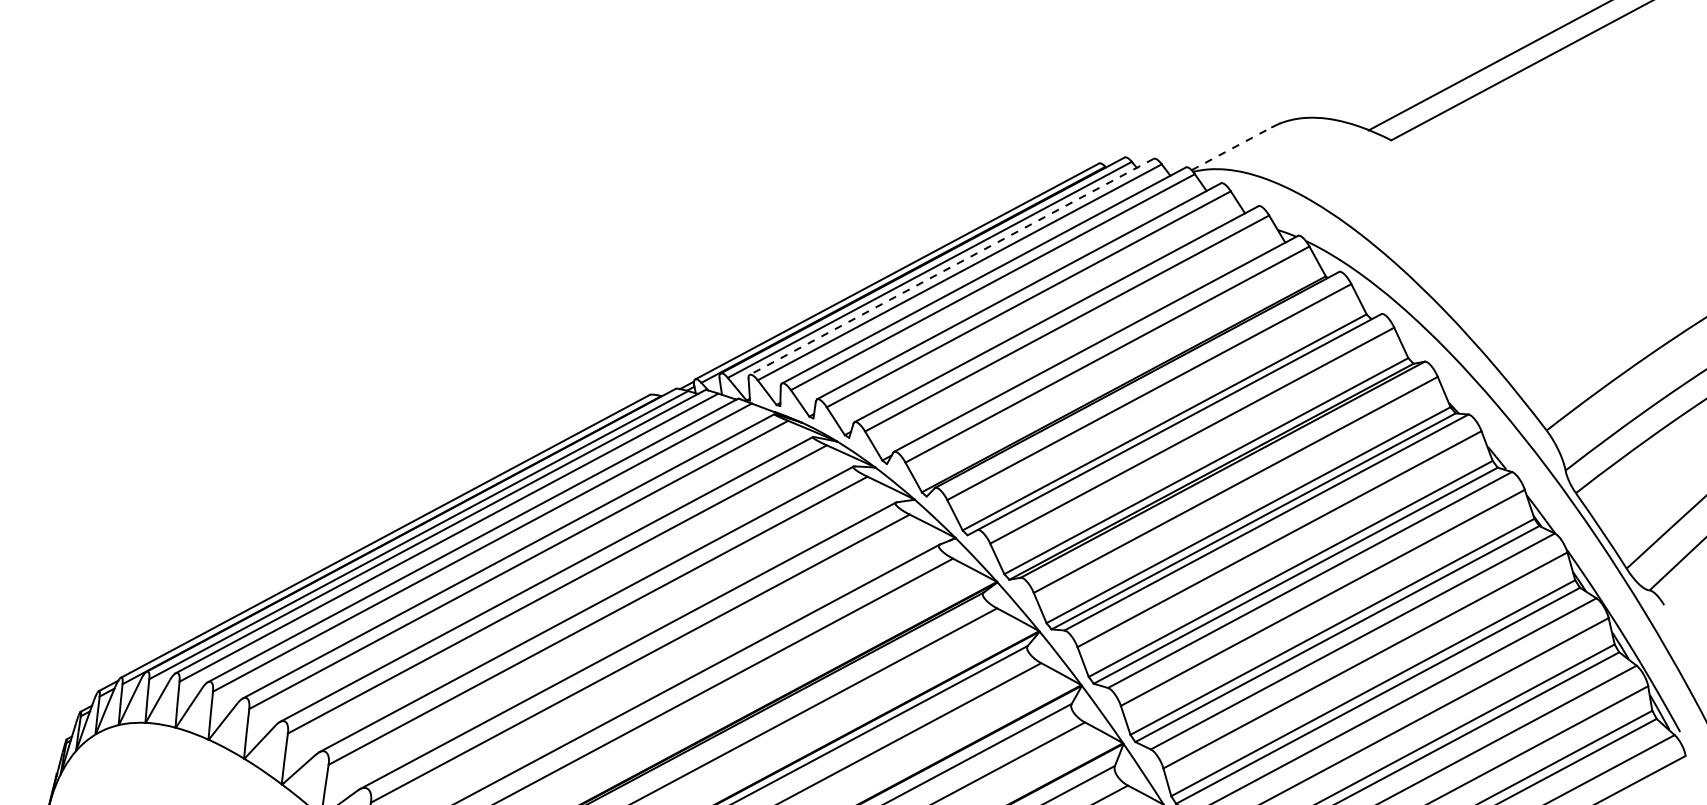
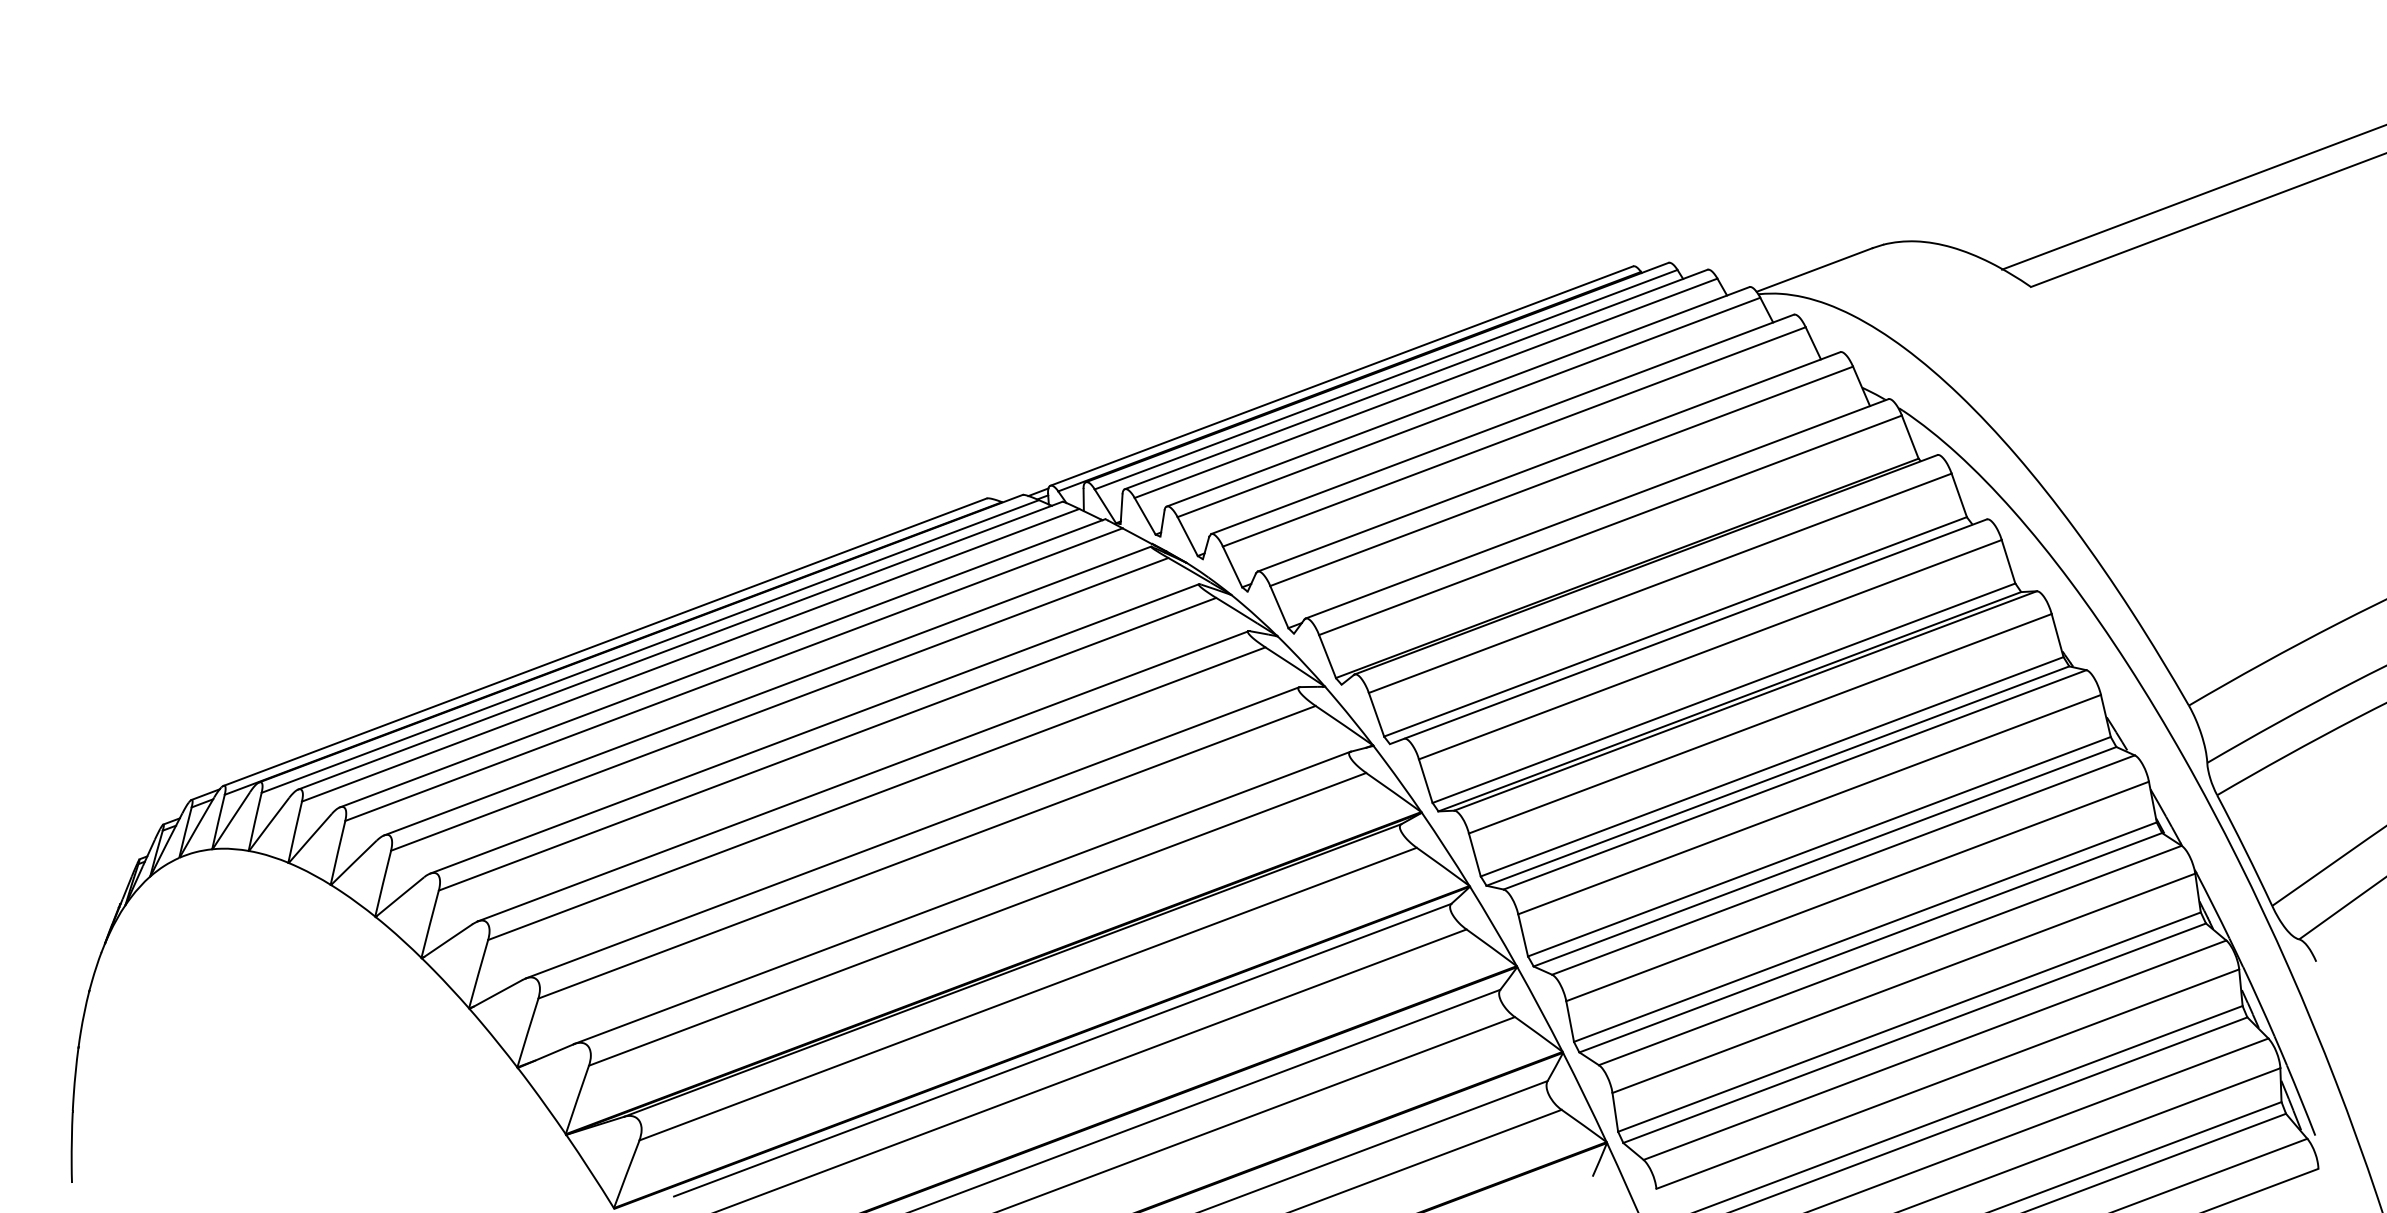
line: (1232, 148) -> (1815, 269), dashed -> solid
line: (951, 266) -> (1415, 379), dashed -> solid

